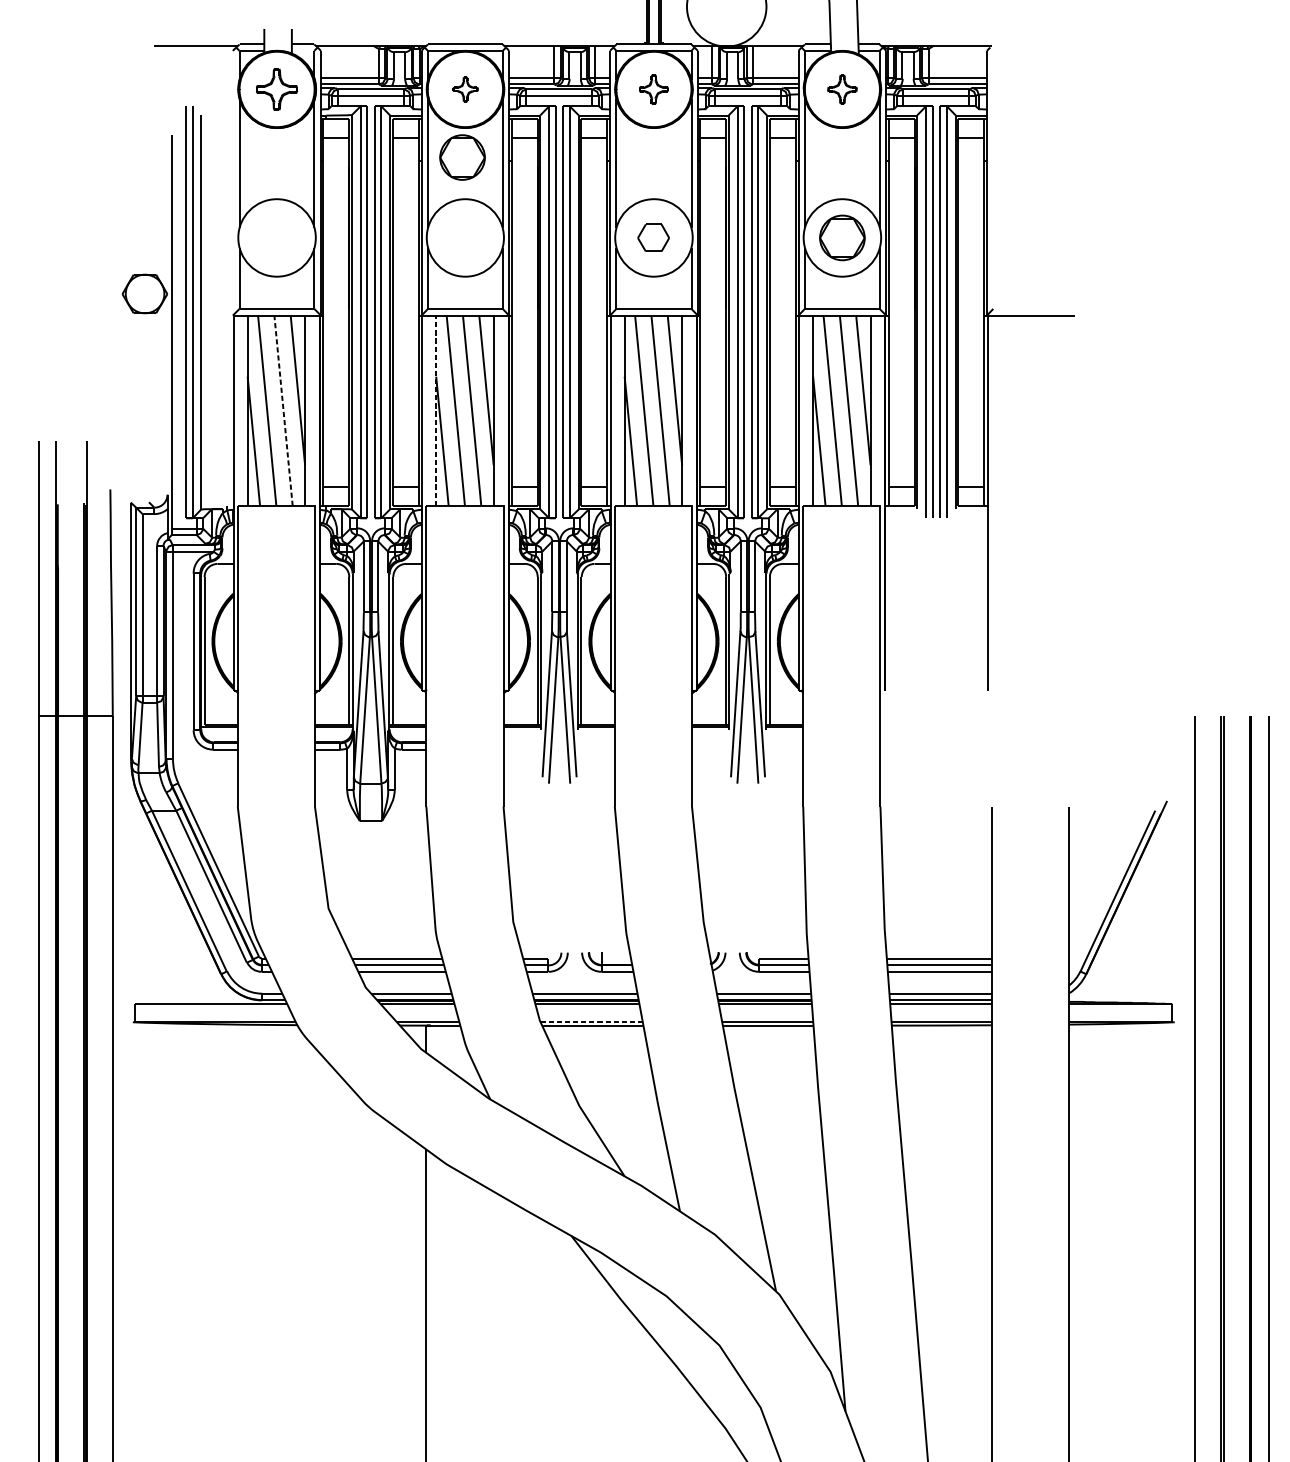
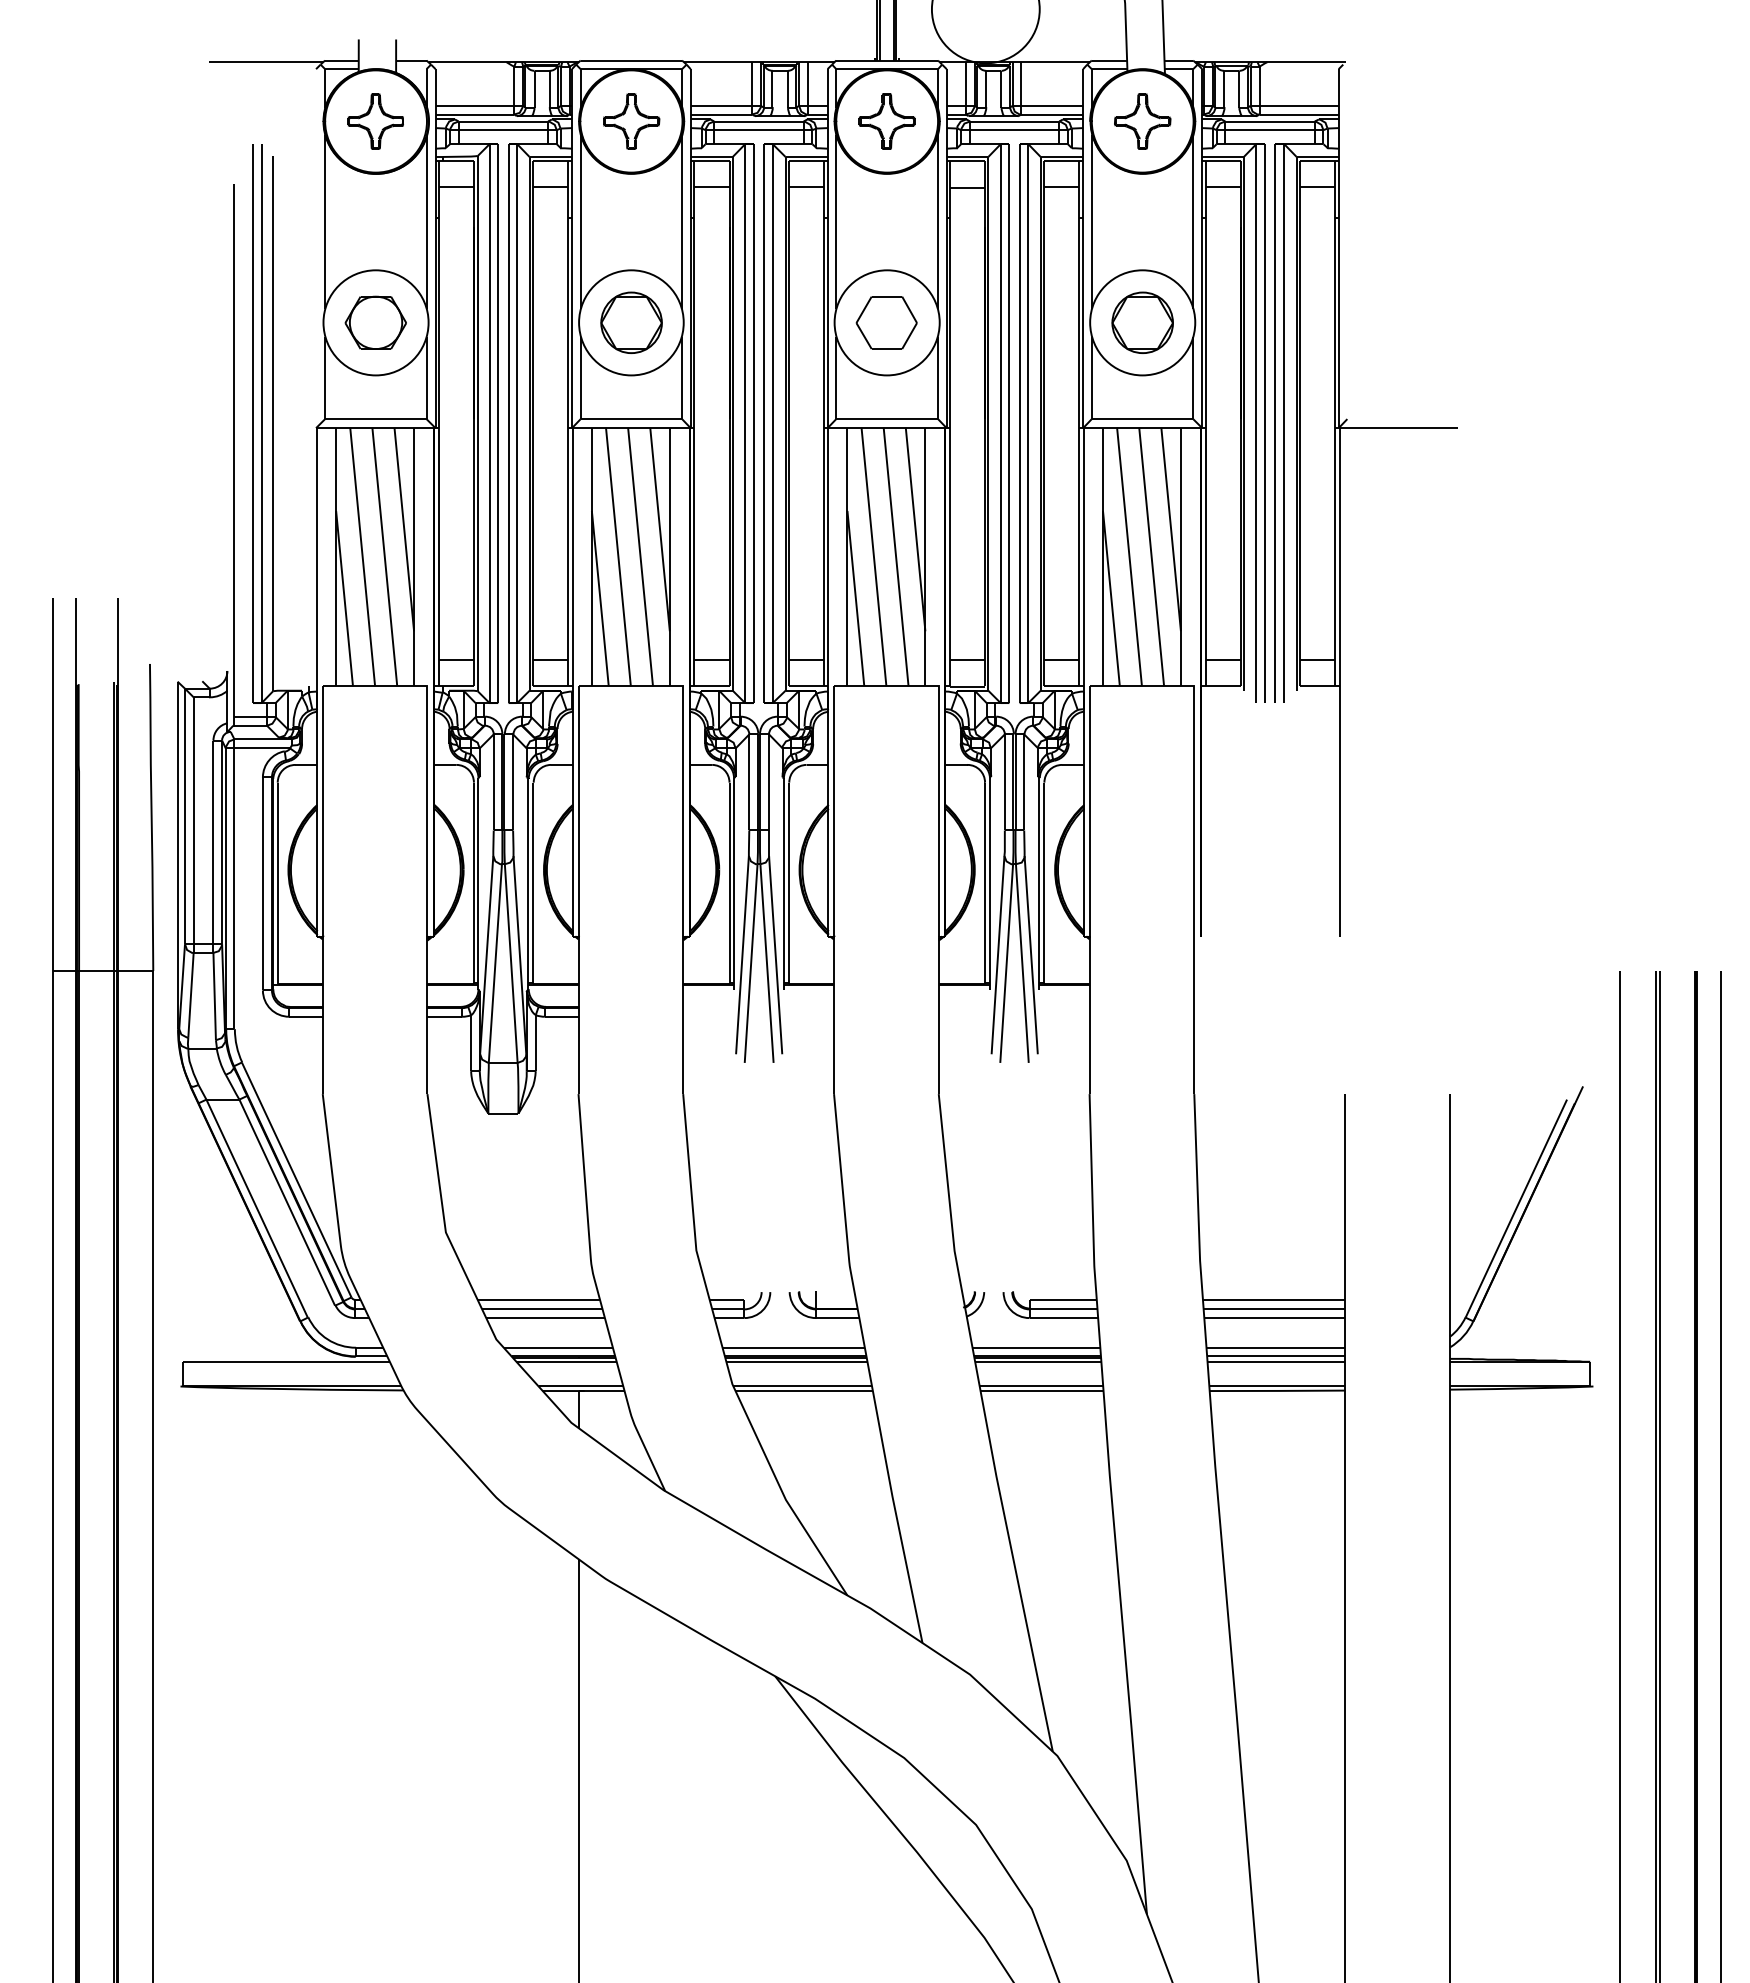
part: (465, 89) -> (631, 121), size x1.67
part: (653, 89) -> (886, 121), size x1.43
part: (842, 89) -> (1142, 121), size x1.43
part: (462, 157) -> (631, 322), moved
part: (653, 237) -> (886, 322), size x1.43
part: (144, 293) -> (375, 322), moved
line: (283, 410) -> (384, 556), dashed -> solid
line: (435, 410) -> (591, 556), dashed -> solid
line: (592, 1022) -> (803, 1386), dashed -> solid

